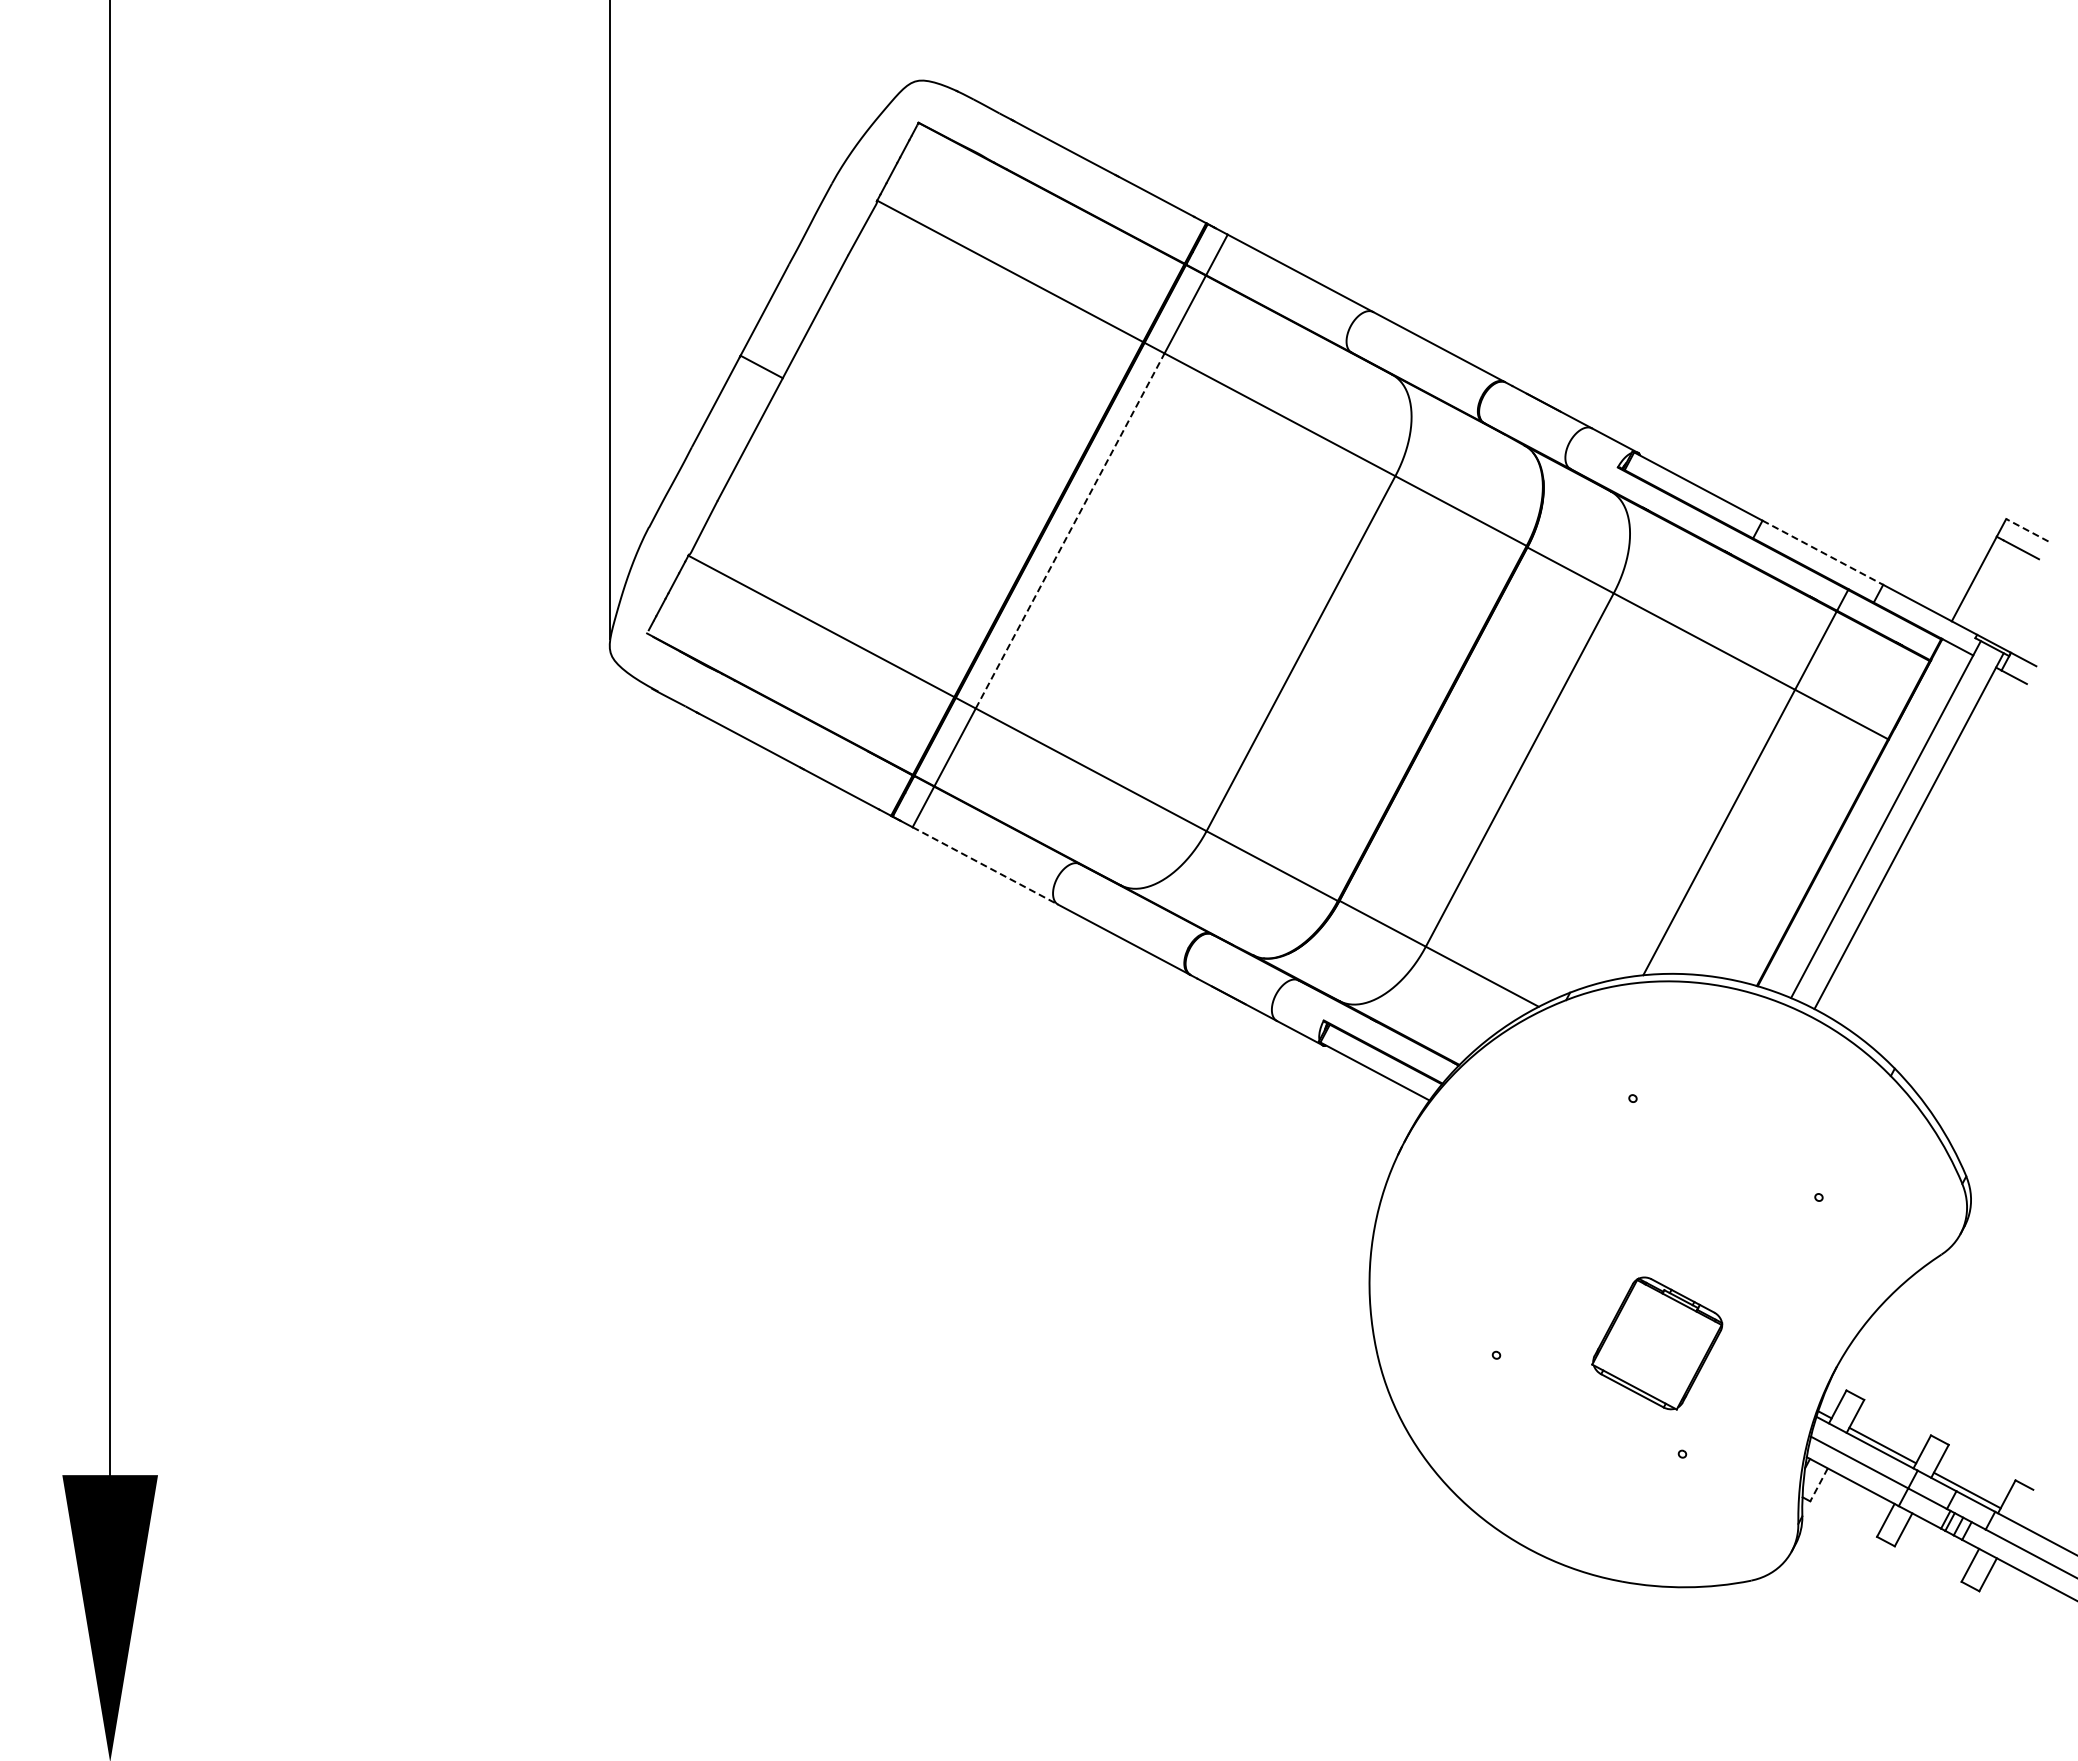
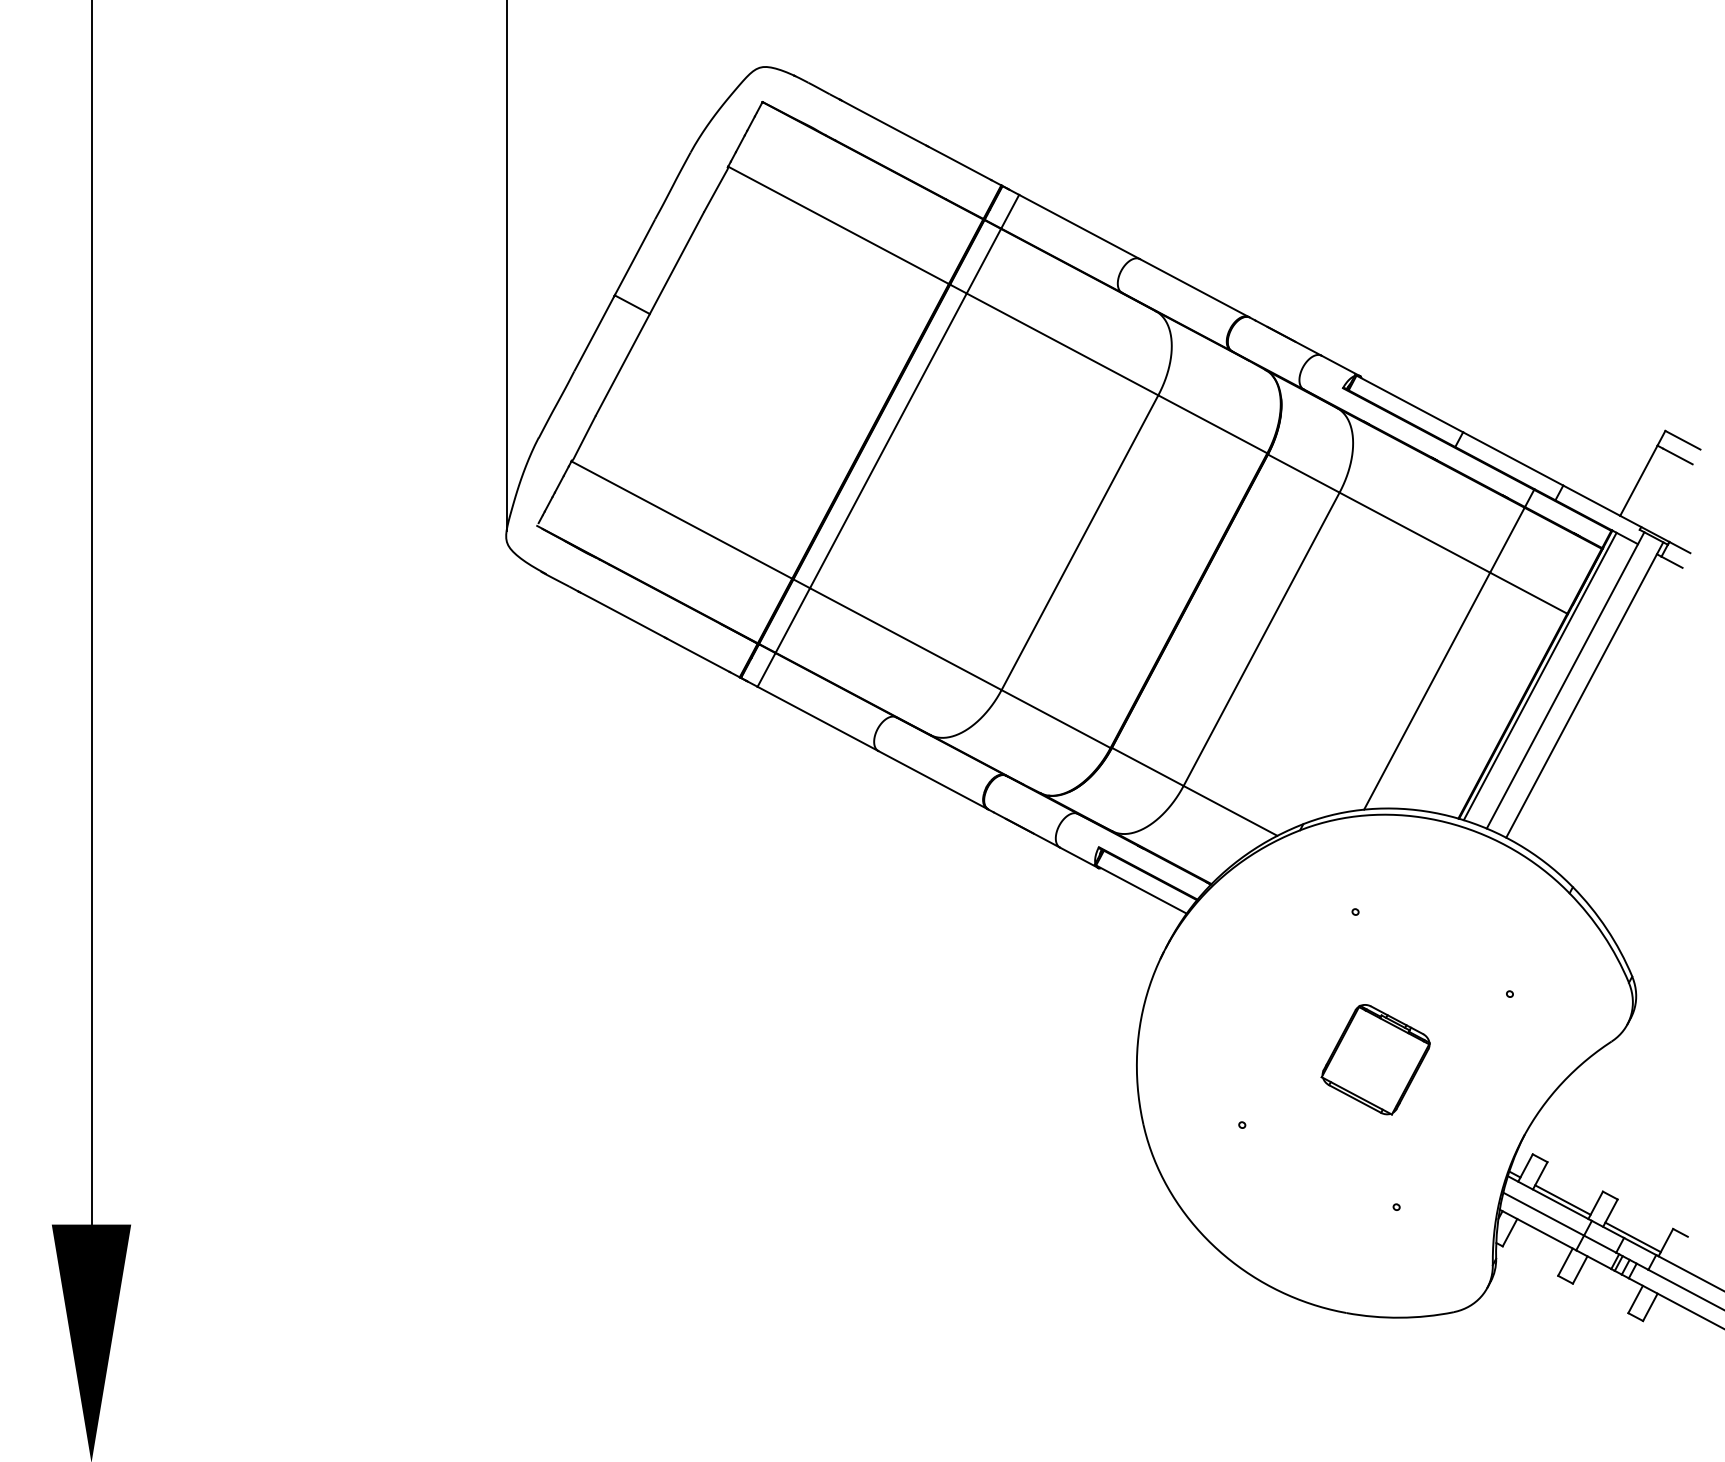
line: (1070, 530) -> (888, 440), dashed -> solid
line: (2027, 530) -> (1683, 440), dashed -> solid
line: (1823, 552) -> (1513, 458), dashed -> solid
line: (1855, 814) -> (1540, 676), added
line: (985, 866) -> (818, 719), dashed -> solid
part: (1657, 1343) -> (1375, 1059), moved
line: (1819, 1484) -> (1510, 1232), dashed -> solid

